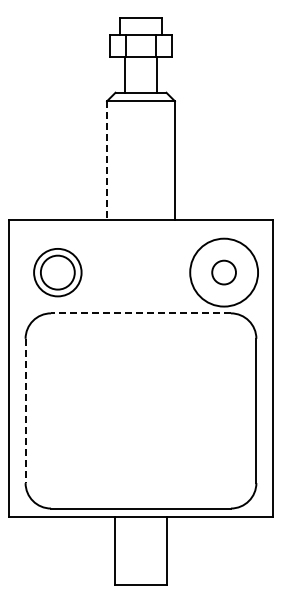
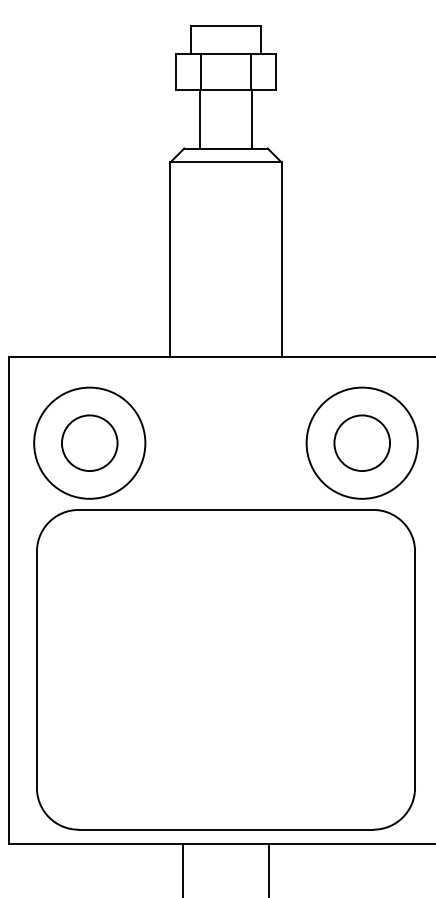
line: (107, 161) -> (171, 261), dashed -> solid
circle: (57, 272) -> (89, 442), size x1.43
circle: (223, 272) -> (361, 442), size x1.43
line: (140, 313) -> (225, 510), dashed -> solid
line: (25, 411) -> (36, 670), dashed -> solid

